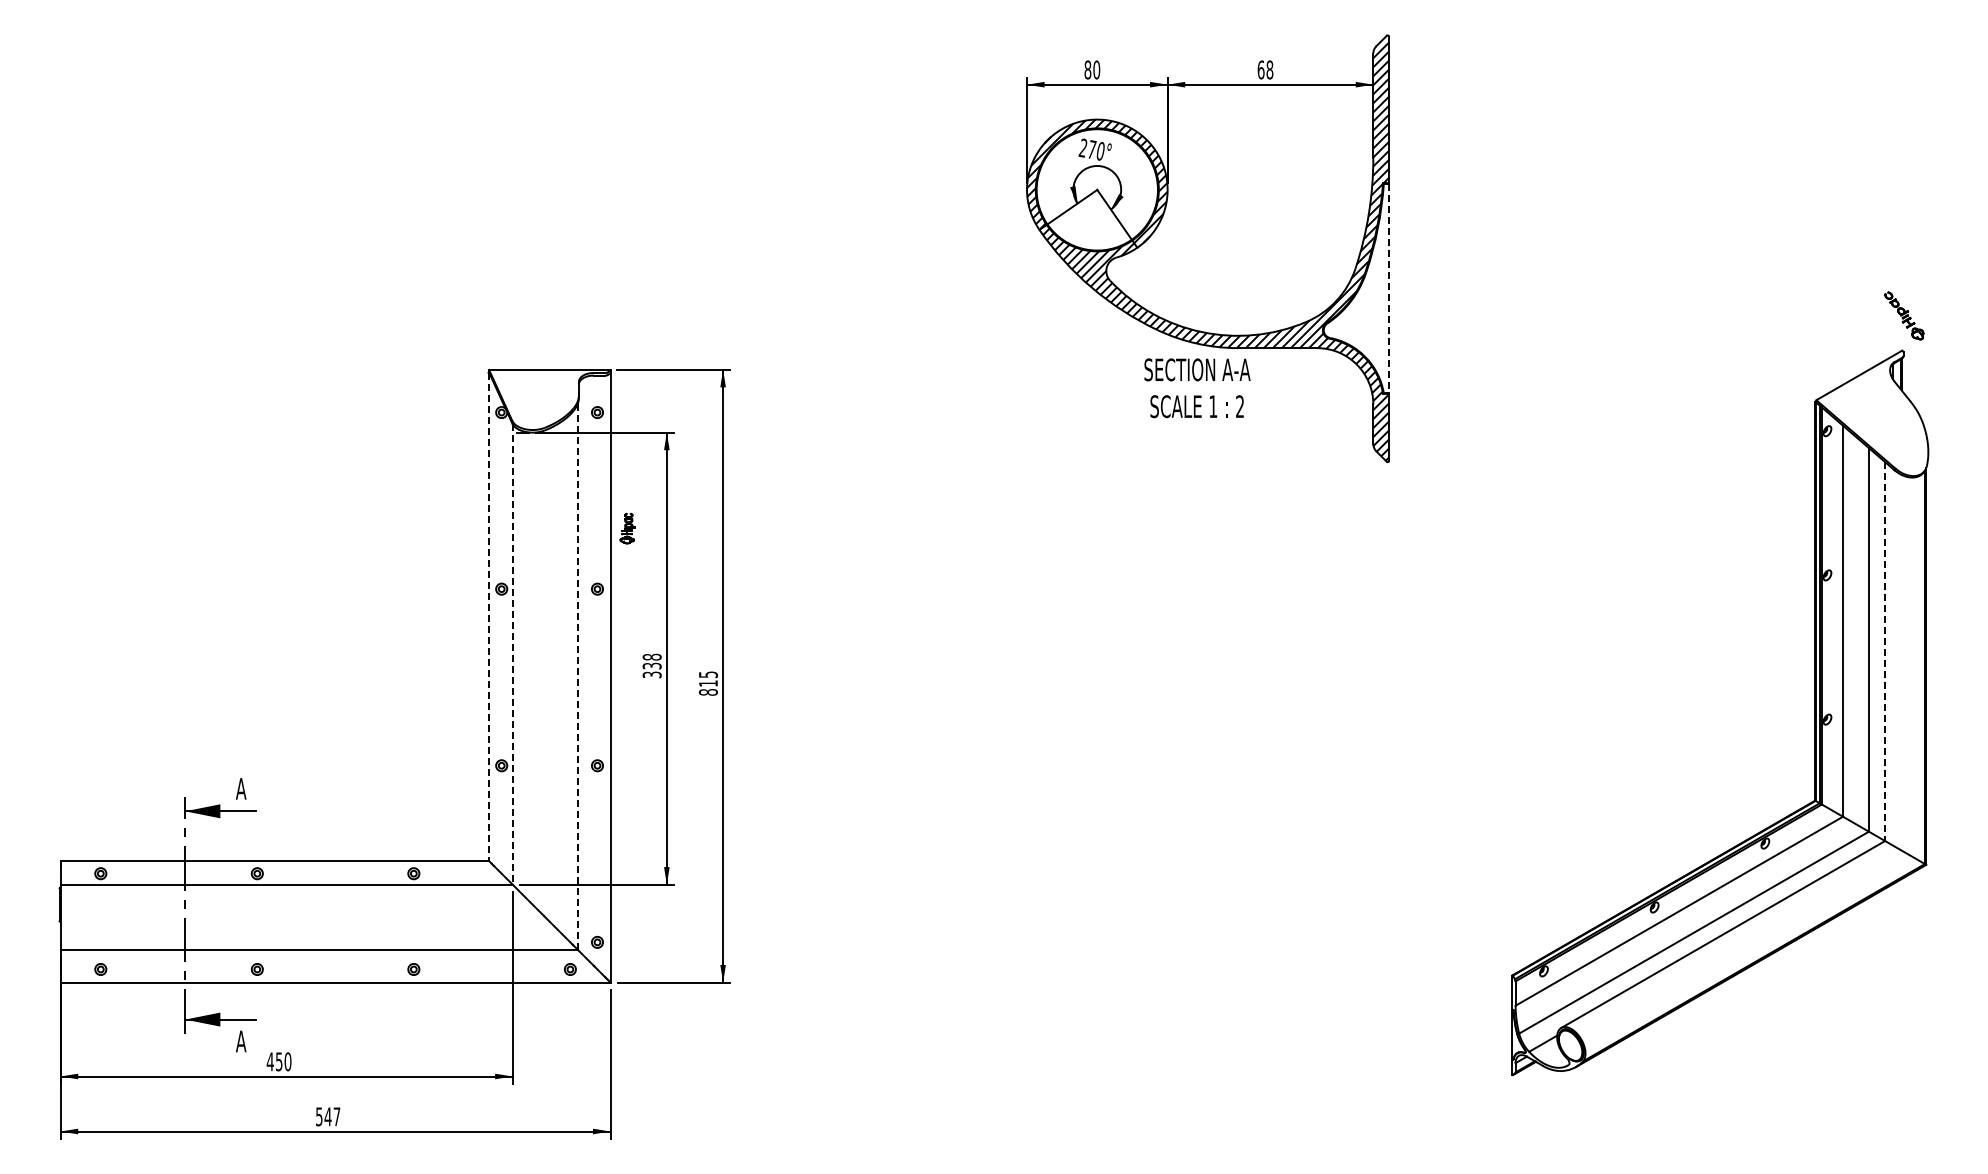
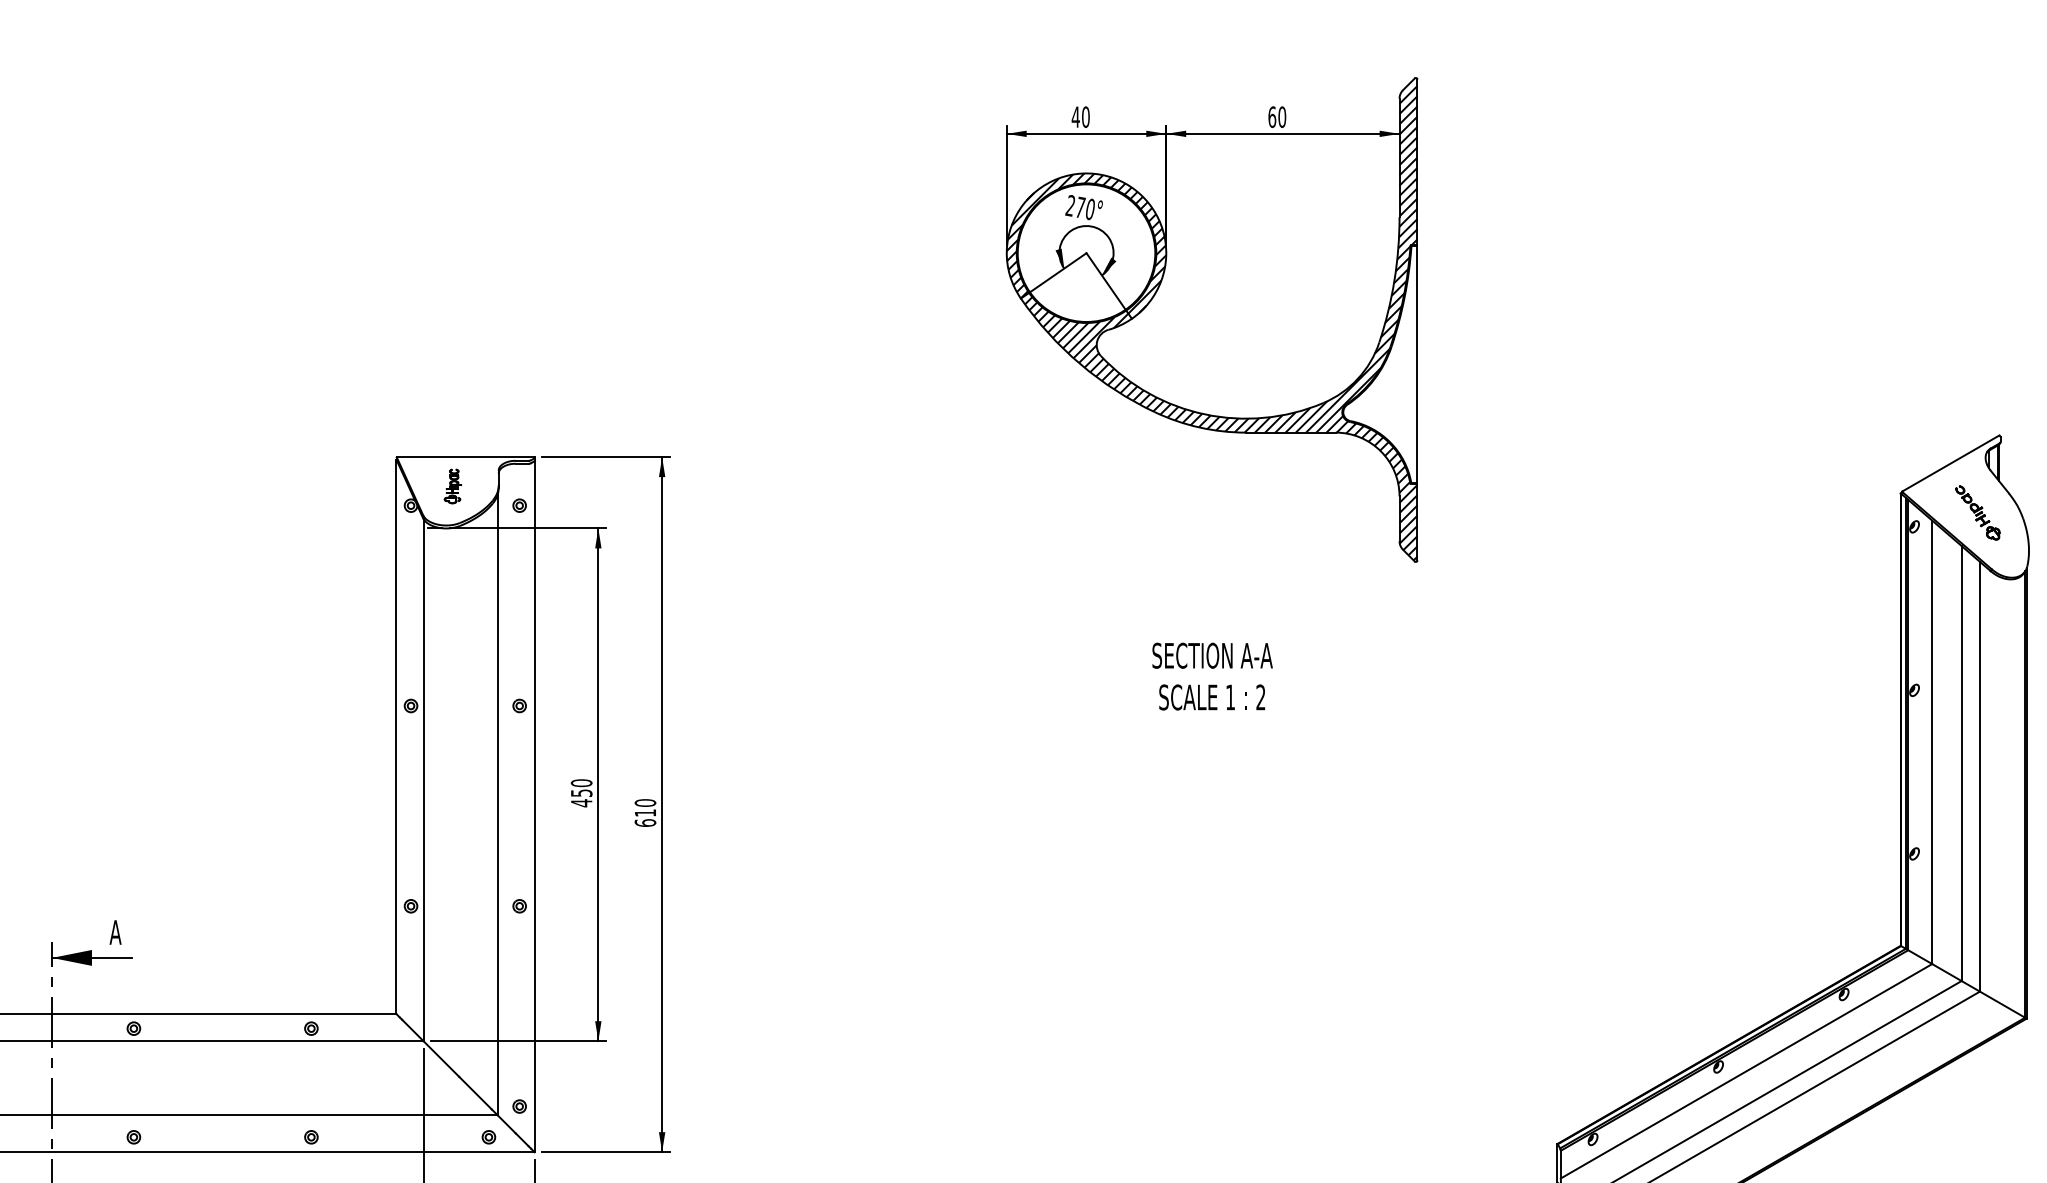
text: (1087, 69) -> (1075, 116), 80 -> 40
text: (1269, 69) -> (1281, 116), 68 -> 60
line: (1389, 288) -> (1417, 364), dashed -> solid
part: (1904, 315) -> (1978, 512), moved
text: (1197, 388) -> (1212, 676), moved
part: (627, 528) -> (452, 486), moved
line: (488, 617) -> (396, 738), dashed -> solid
line: (1885, 652) -> (1980, 777), dashed -> solid
line: (512, 654) -> (423, 780), dashed -> solid
text: (651, 665) -> (580, 792), 338 -> 450
line: (577, 676) -> (496, 805), dashed -> solid
text: (707, 683) -> (644, 812), 815 -> 610

